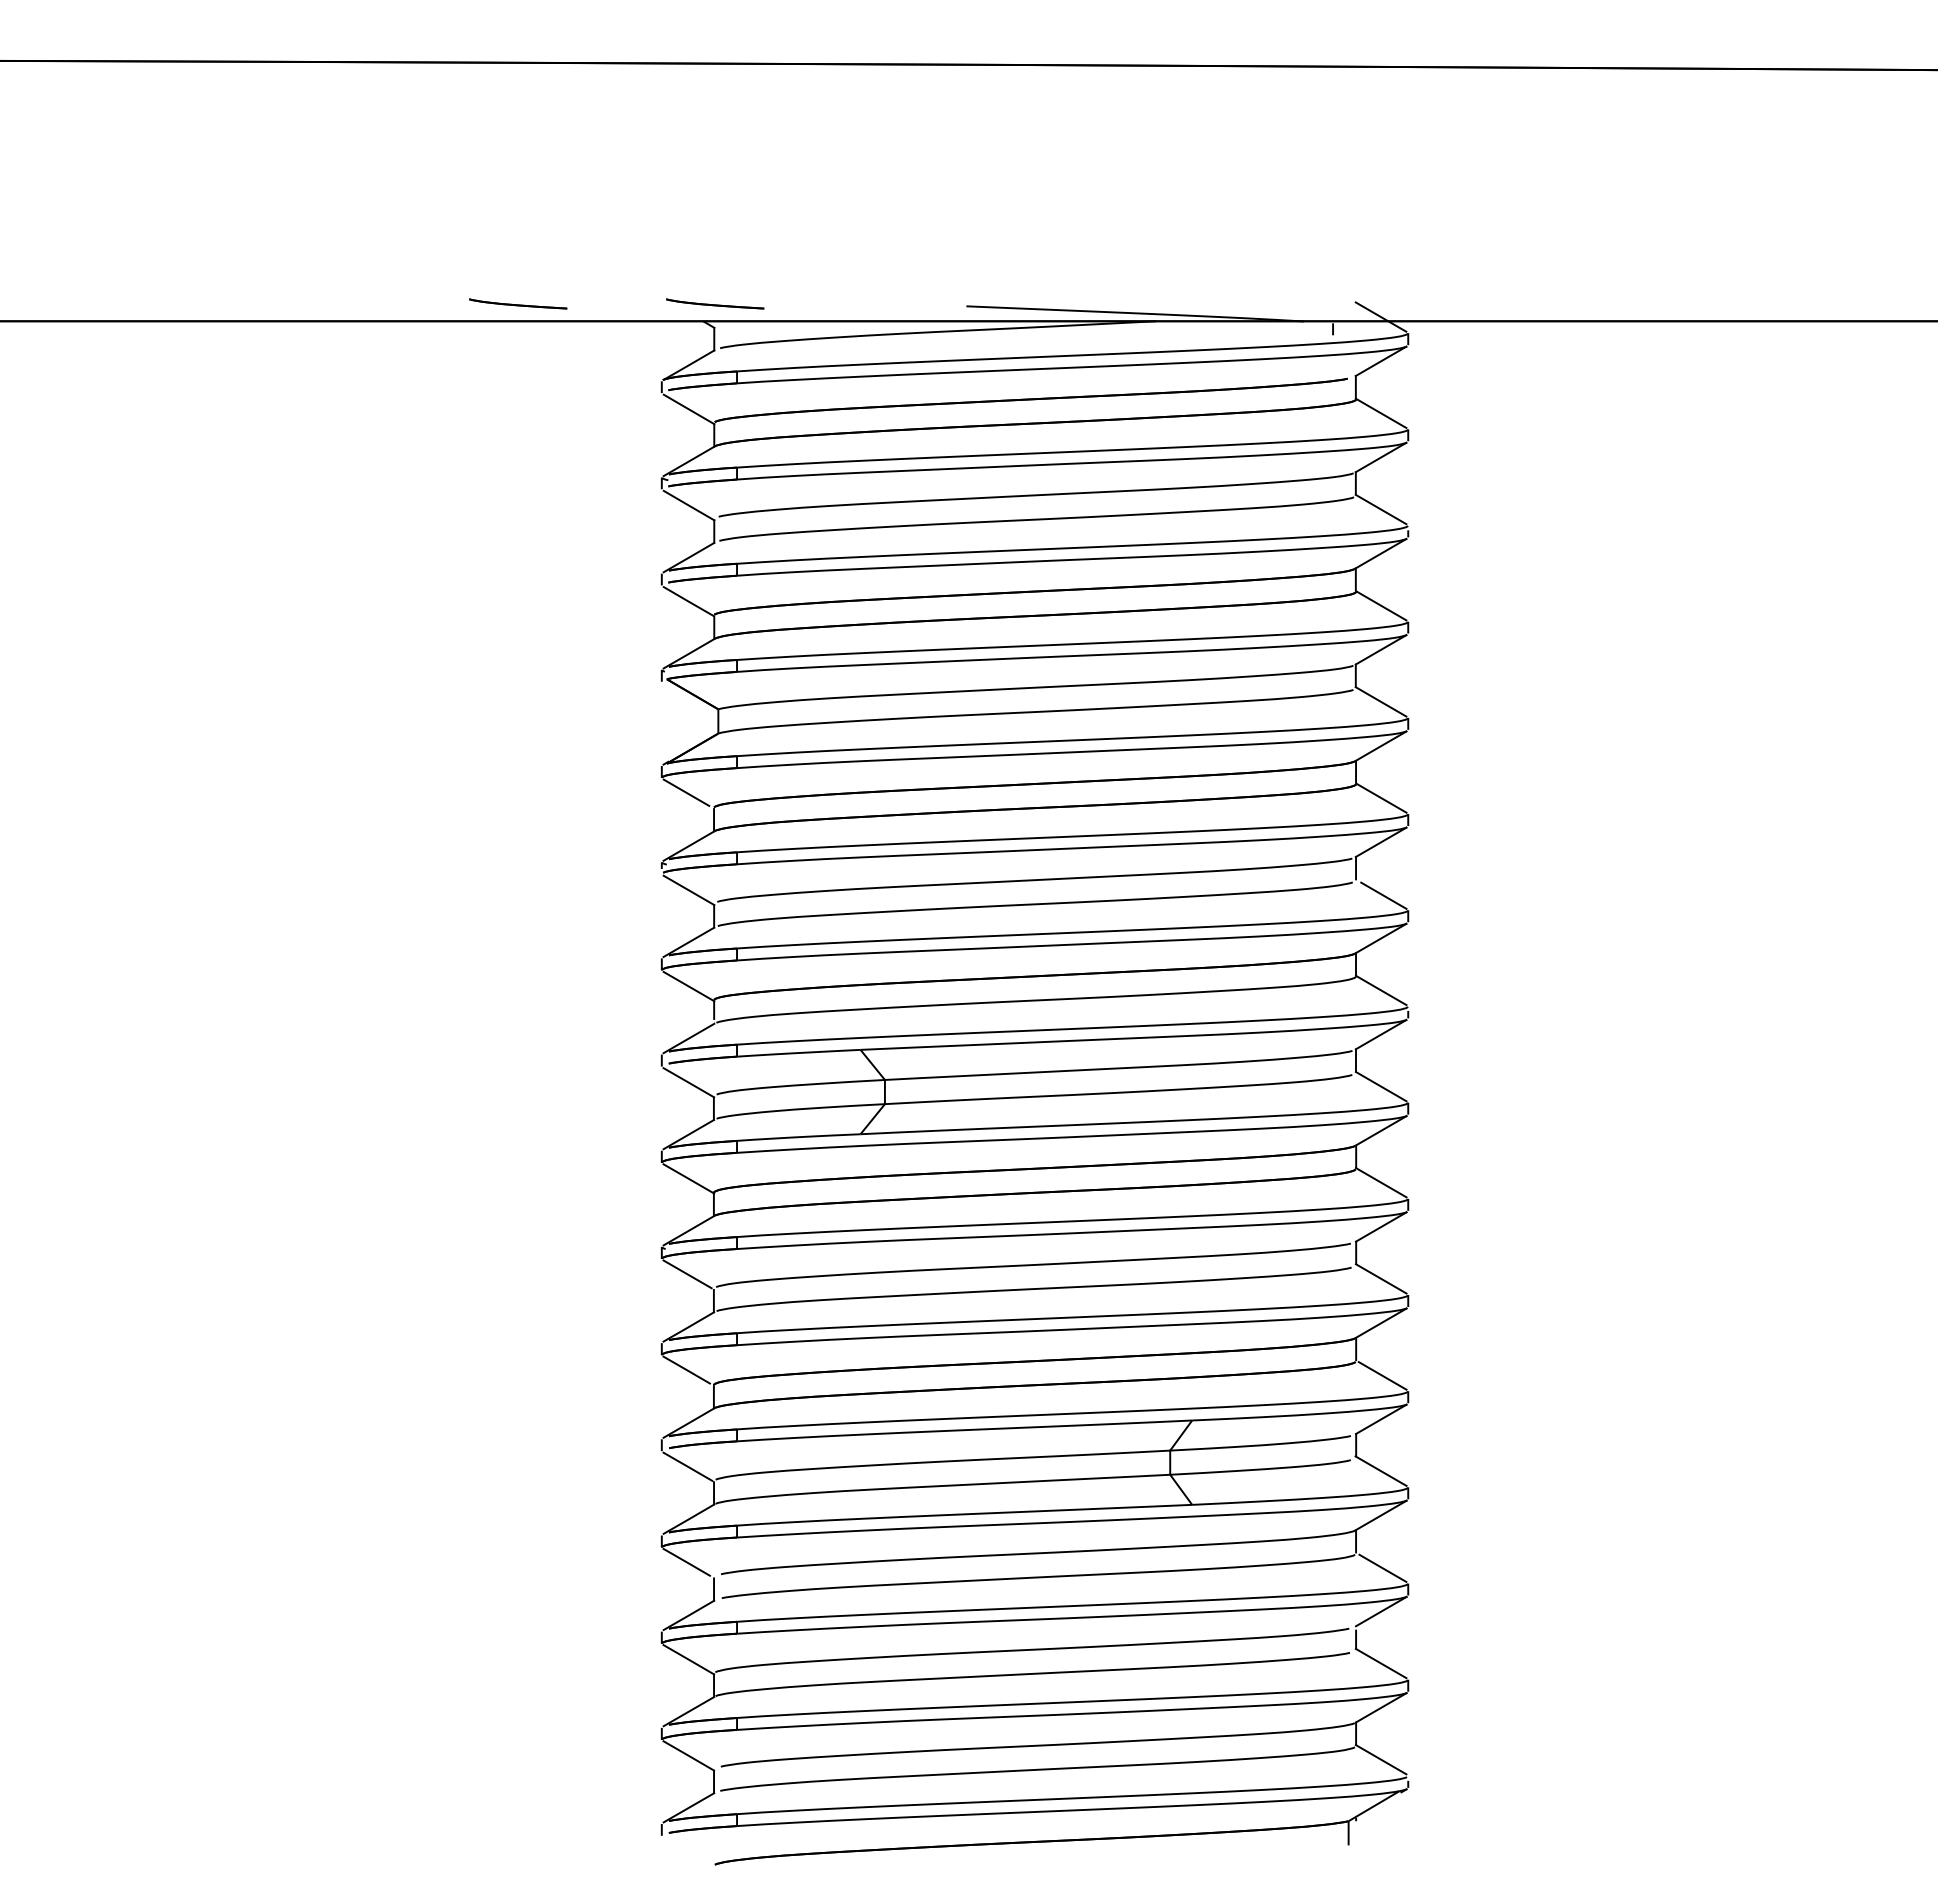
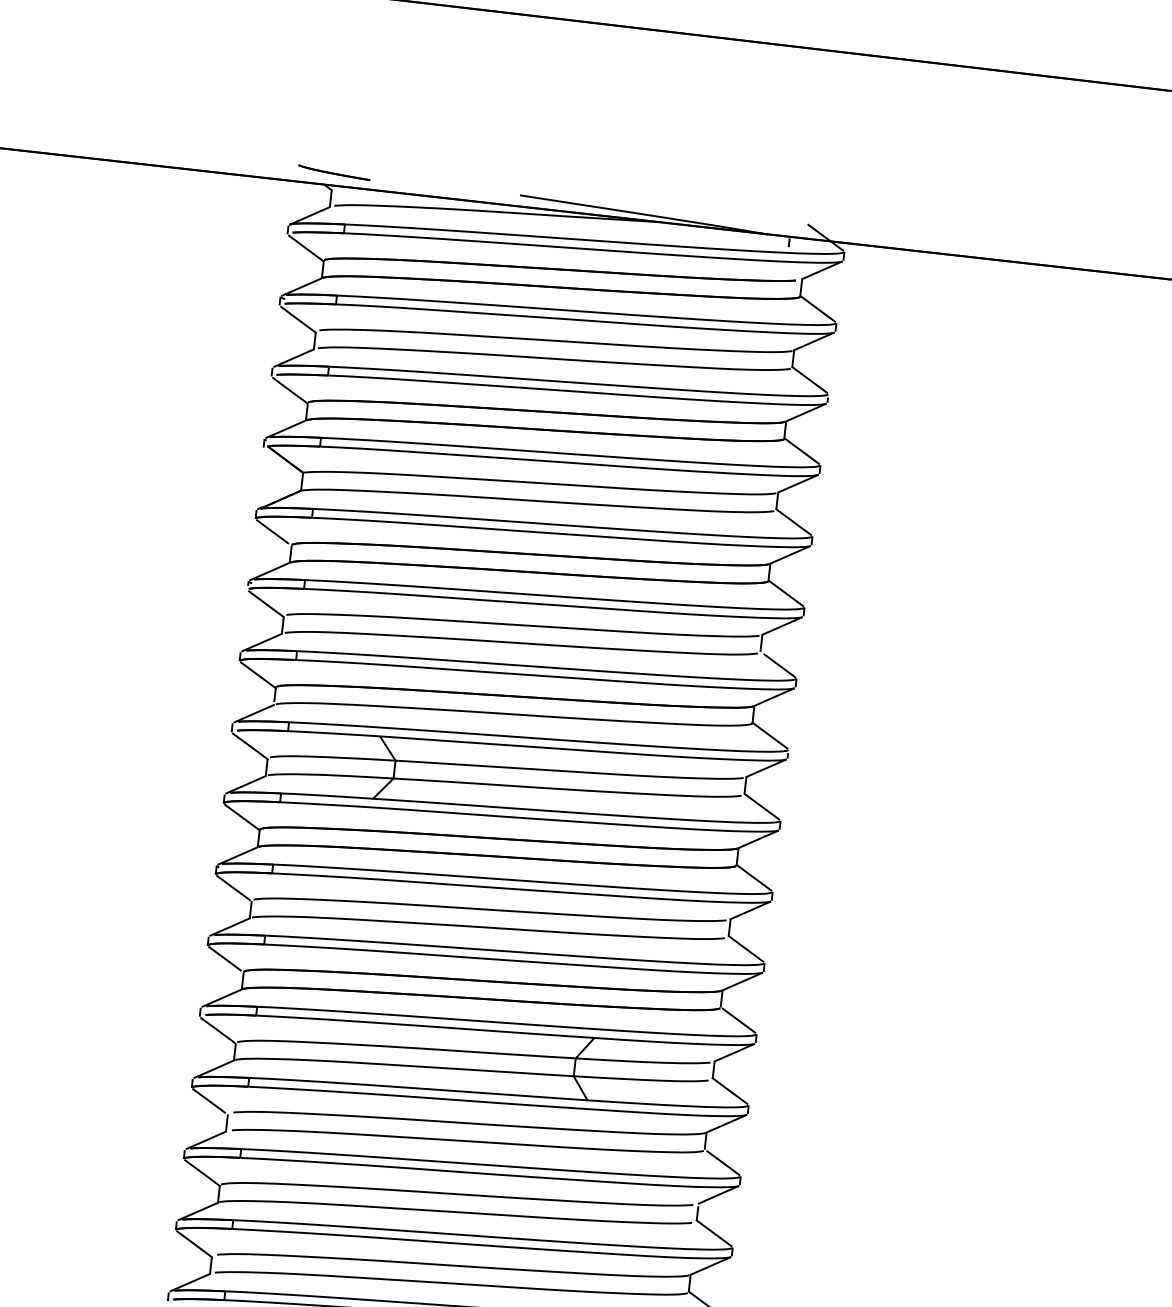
part: (518, 303) -> (188, 156), removed

